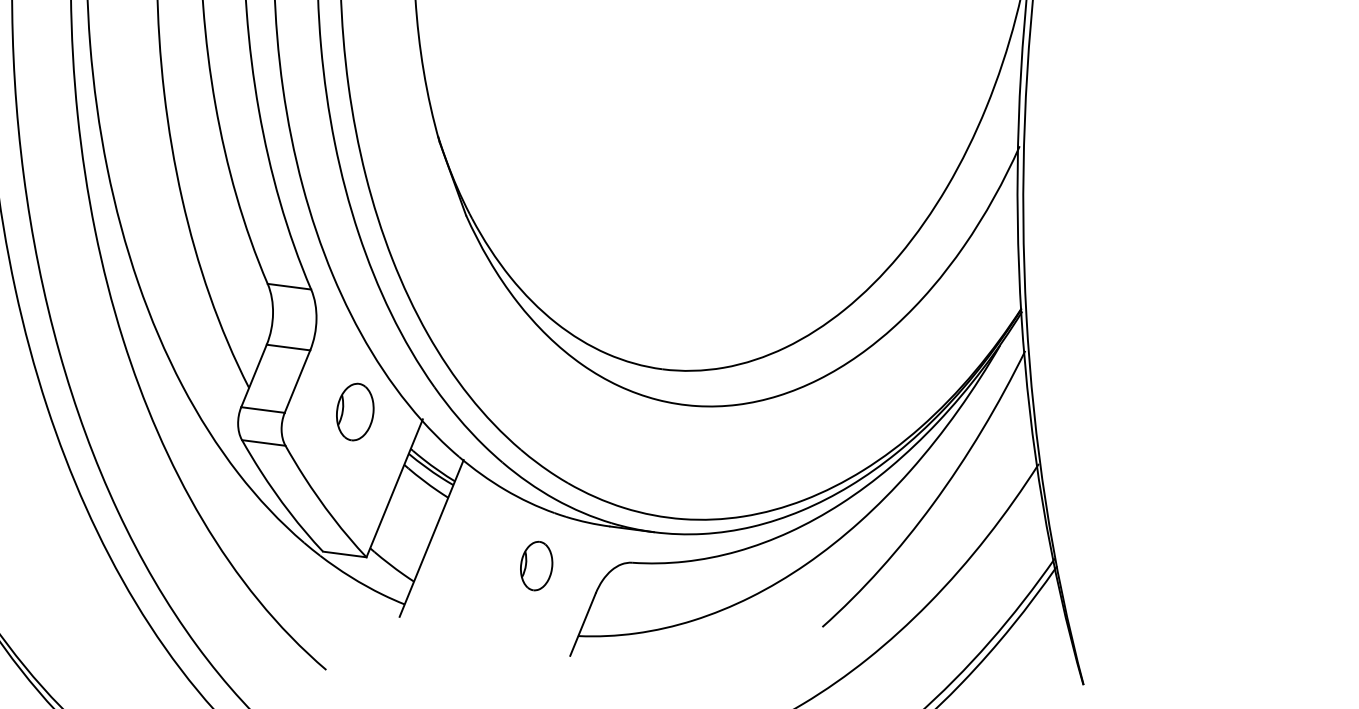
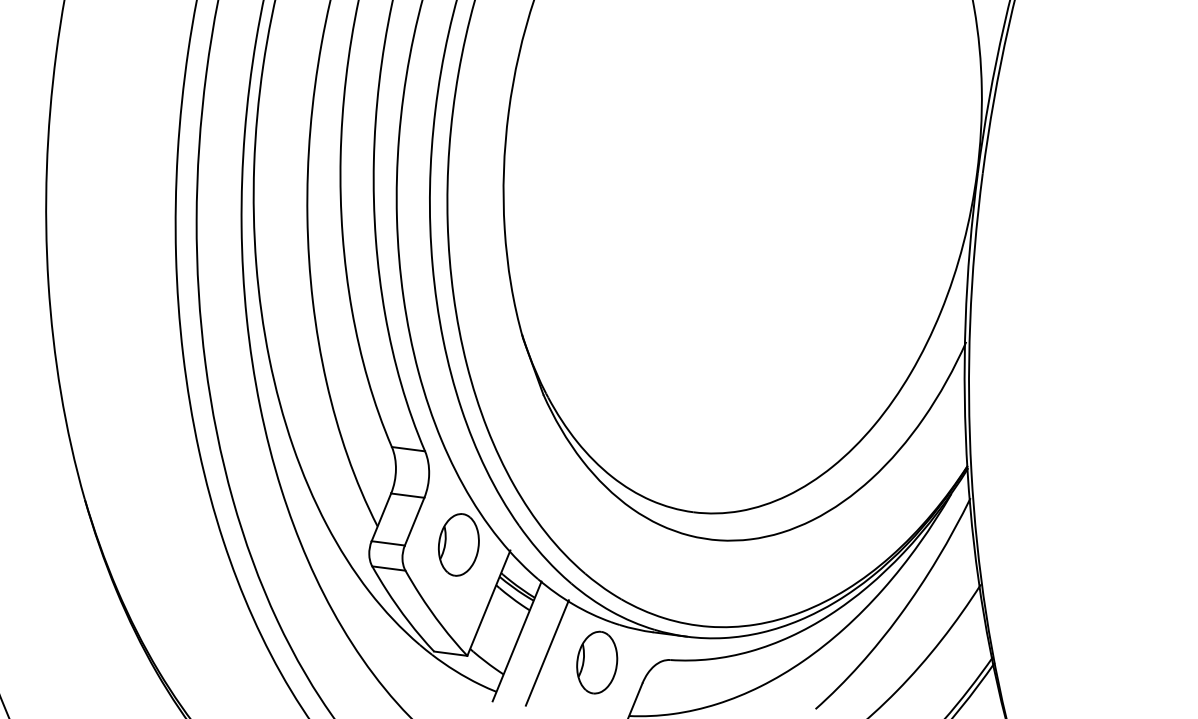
part: (354, 411) -> (458, 544), size x1.43
line: (470, 552) -> (546, 652), added
part: (536, 565) -> (597, 662), size x1.67

